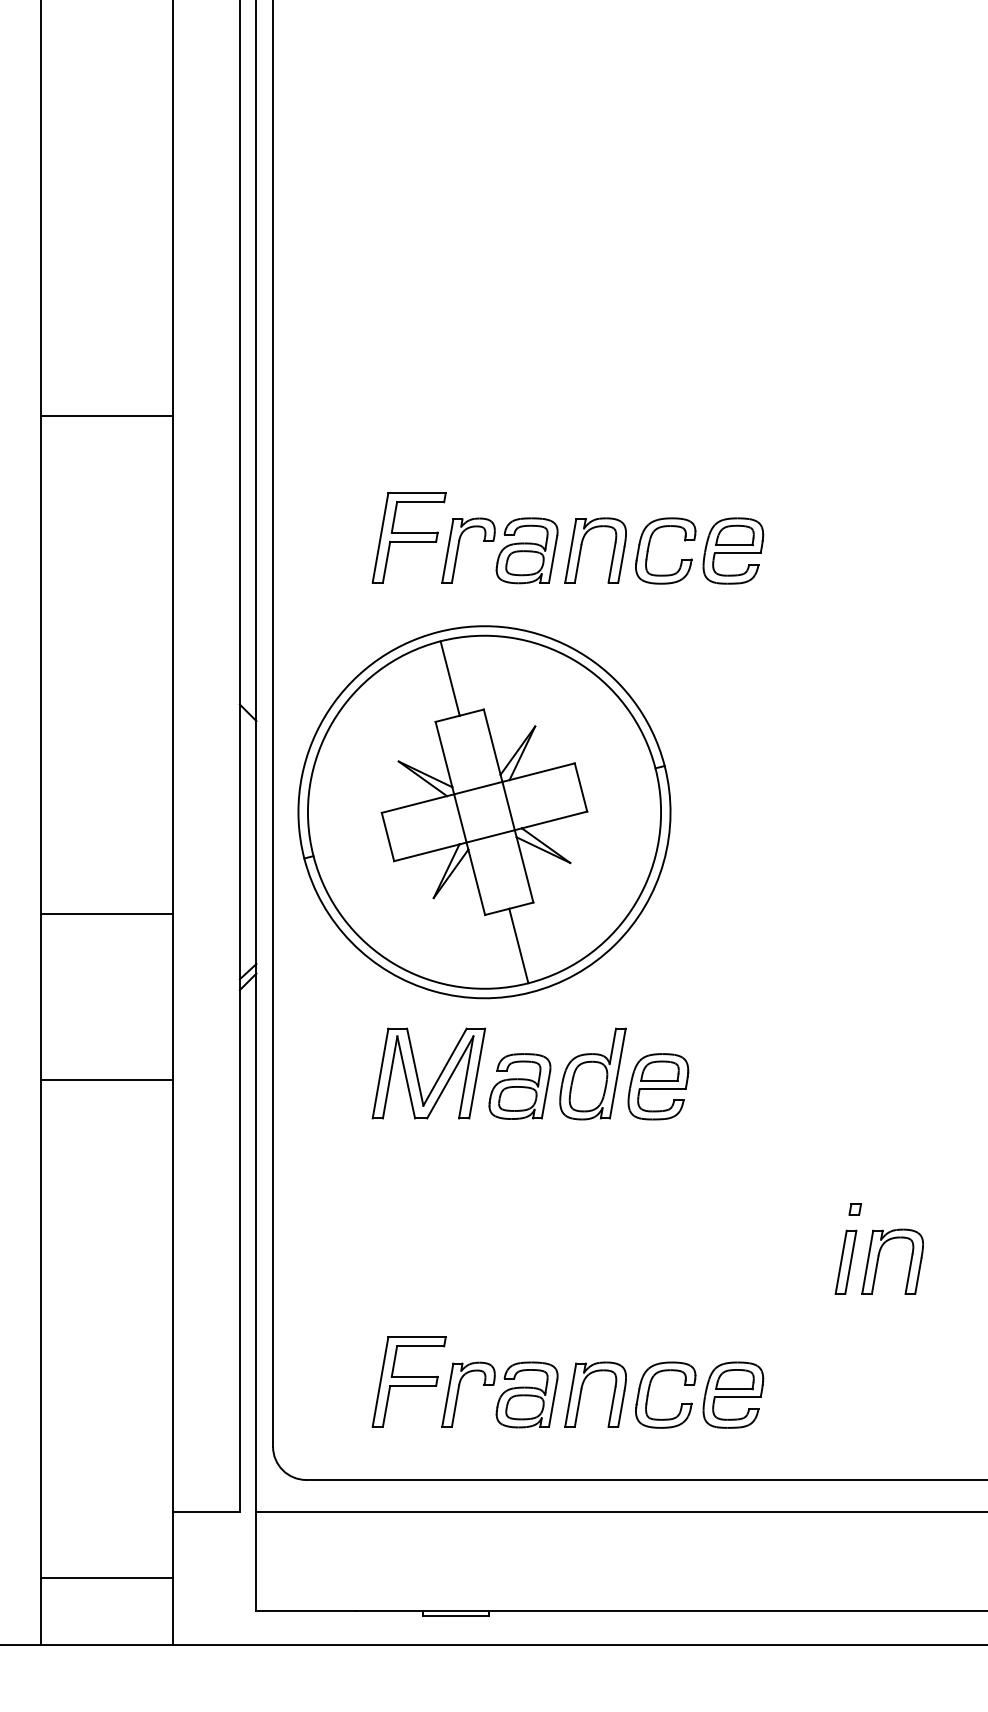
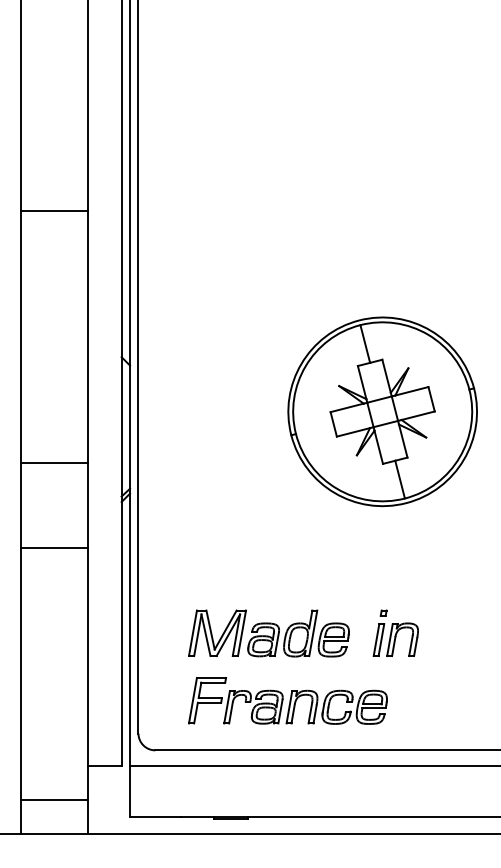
part: (566, 537) -> (287, 272), removed
part: (484, 811) -> (382, 411), moved
part: (529, 1073) -> (268, 633), moved
part: (878, 1247) -> (395, 632), moved

